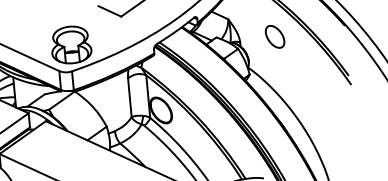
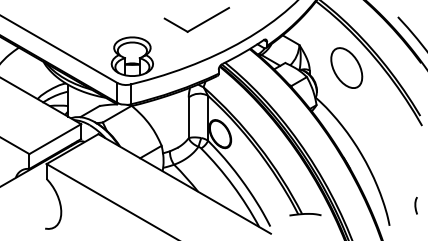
part: (274, 36) -> (346, 67), size x1.67
line: (352, 160) -> (415, 205), added

